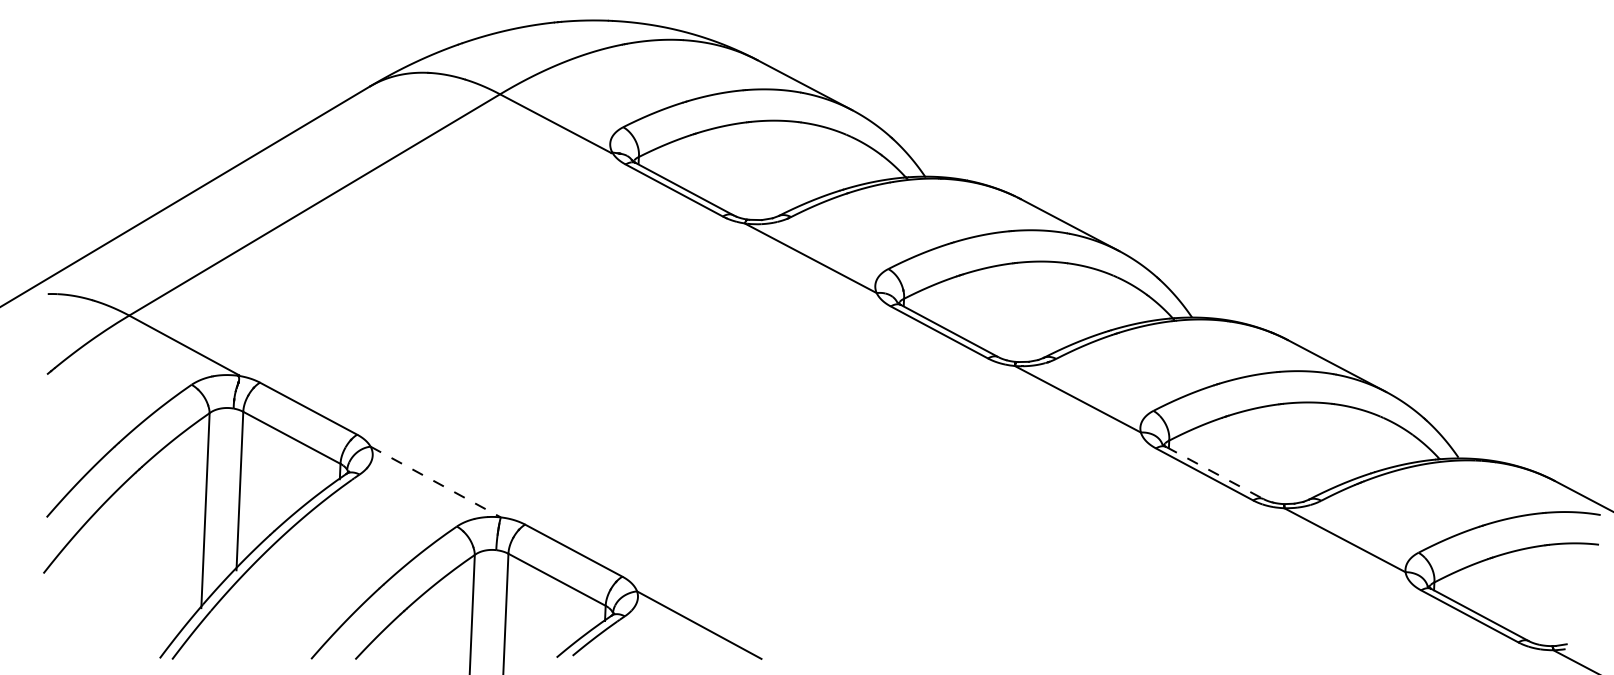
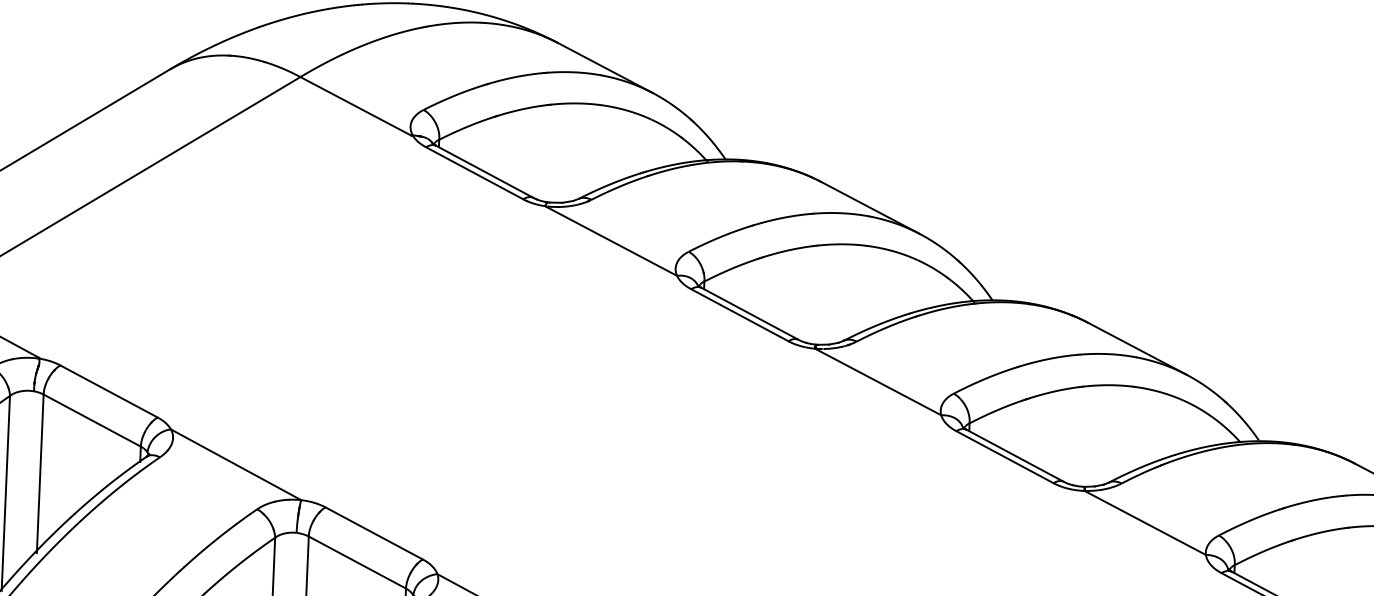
line: (1215, 473) -> (1015, 456), dashed -> solid
line: (436, 482) -> (236, 465), dashed -> solid

